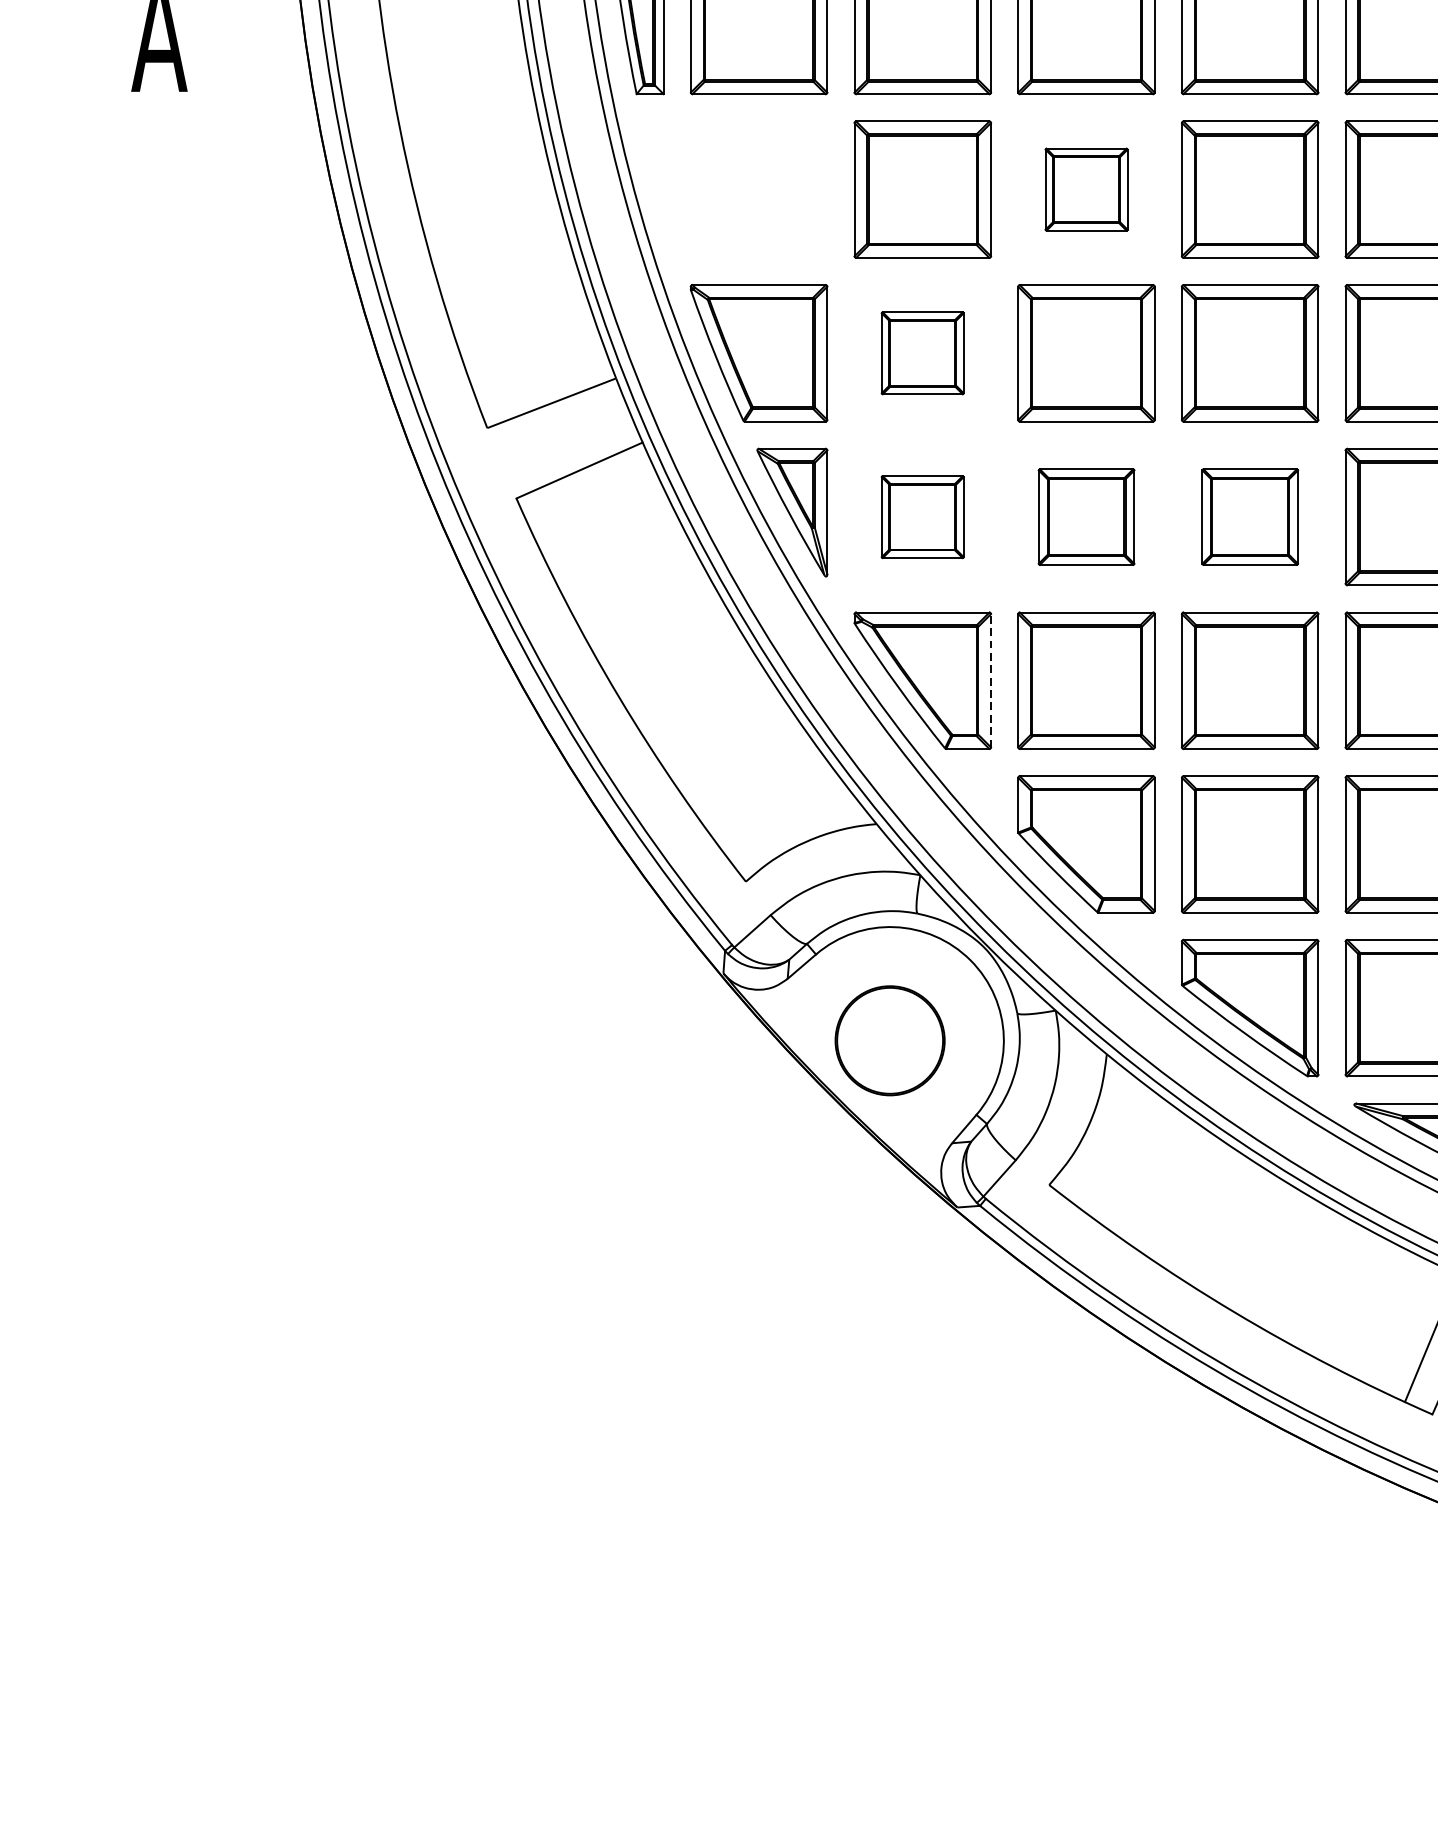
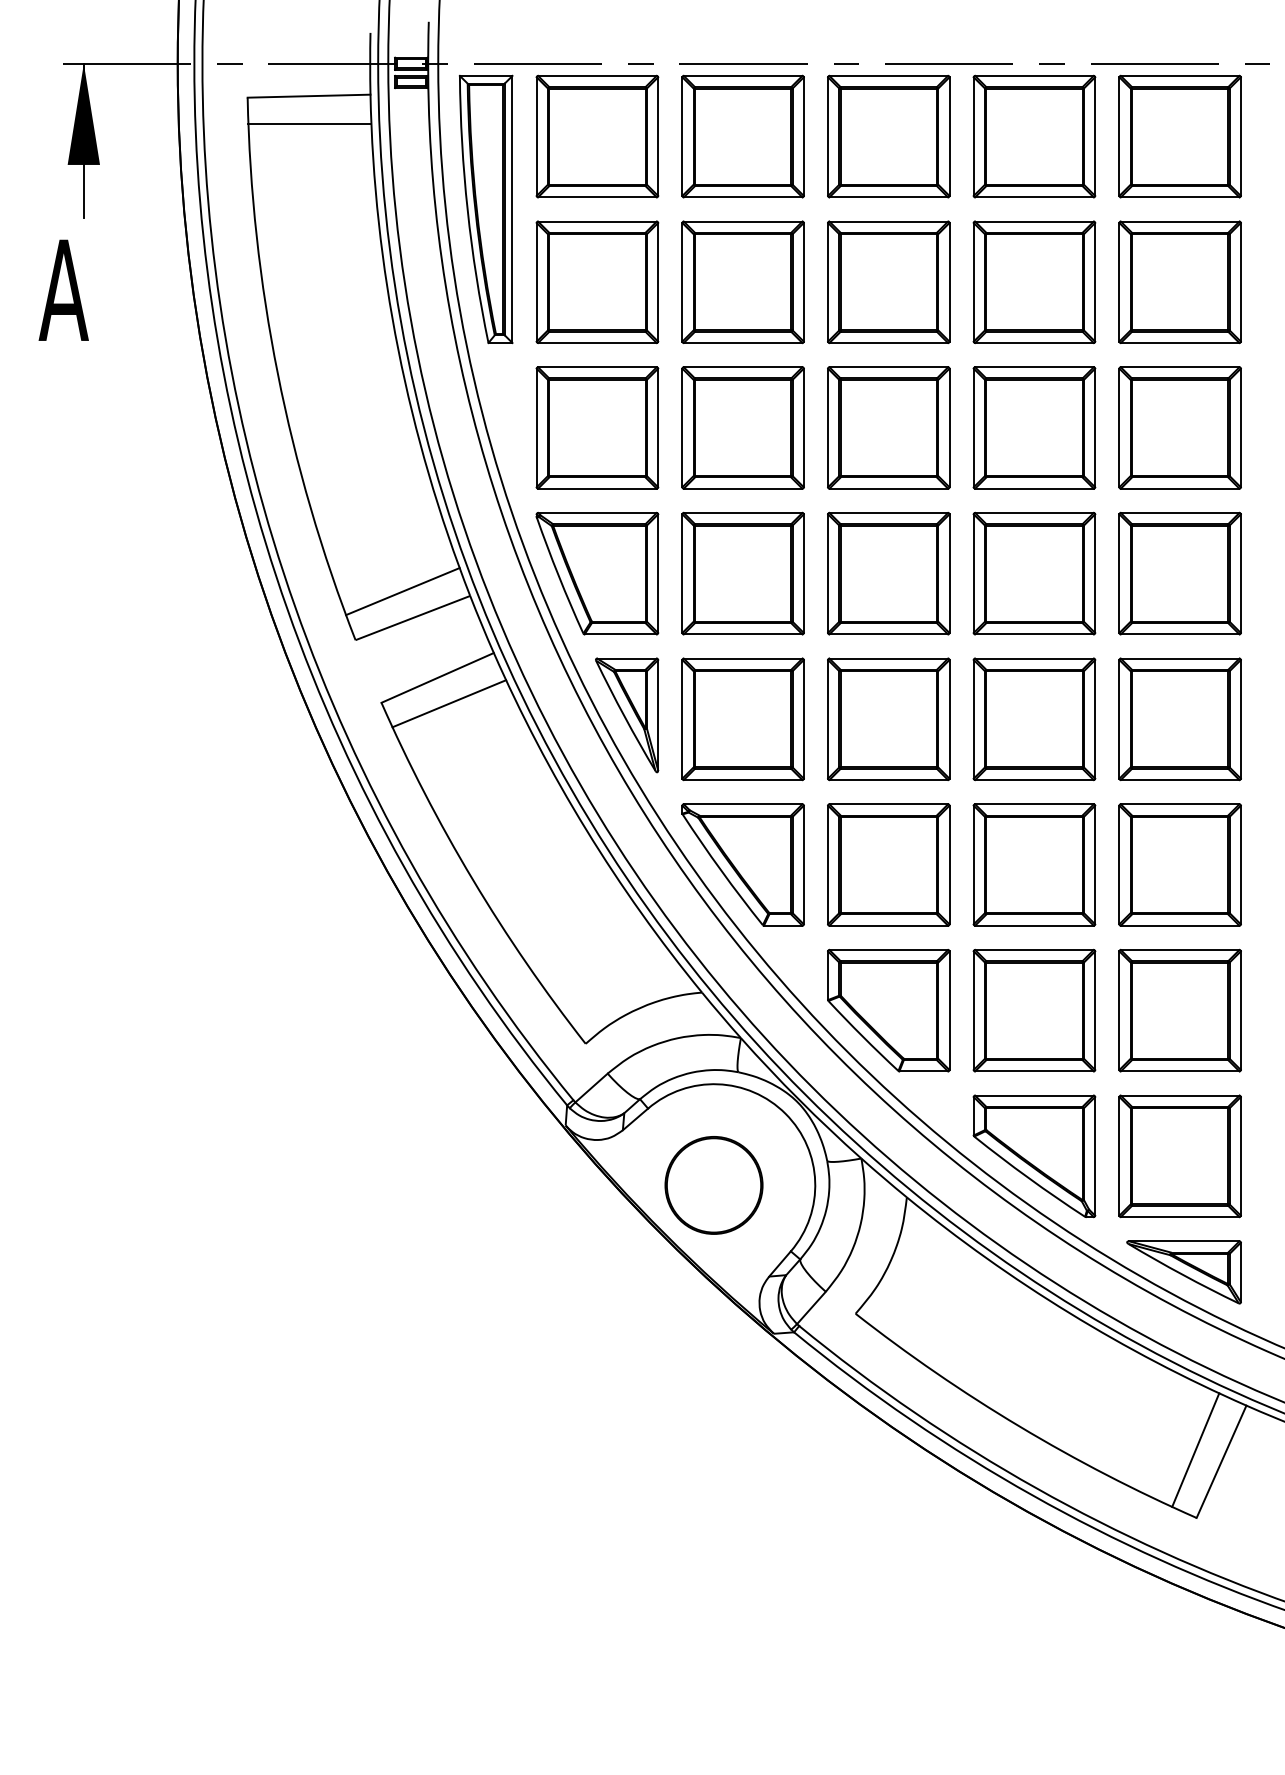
part: (759, 189) -> (597, 427), added
part: (1086, 189) -> (888, 427), size x1.67
part: (922, 353) -> (742, 573), size x1.67
line: (540, 373) -> (402, 591), added
line: (592, 499) -> (449, 703), added
part: (922, 517) -> (742, 719), size x1.67
part: (1086, 517) -> (888, 719), size x1.43
part: (1250, 517) -> (1034, 719), size x1.43
line: (990, 680) -> (803, 864), dashed -> solid

